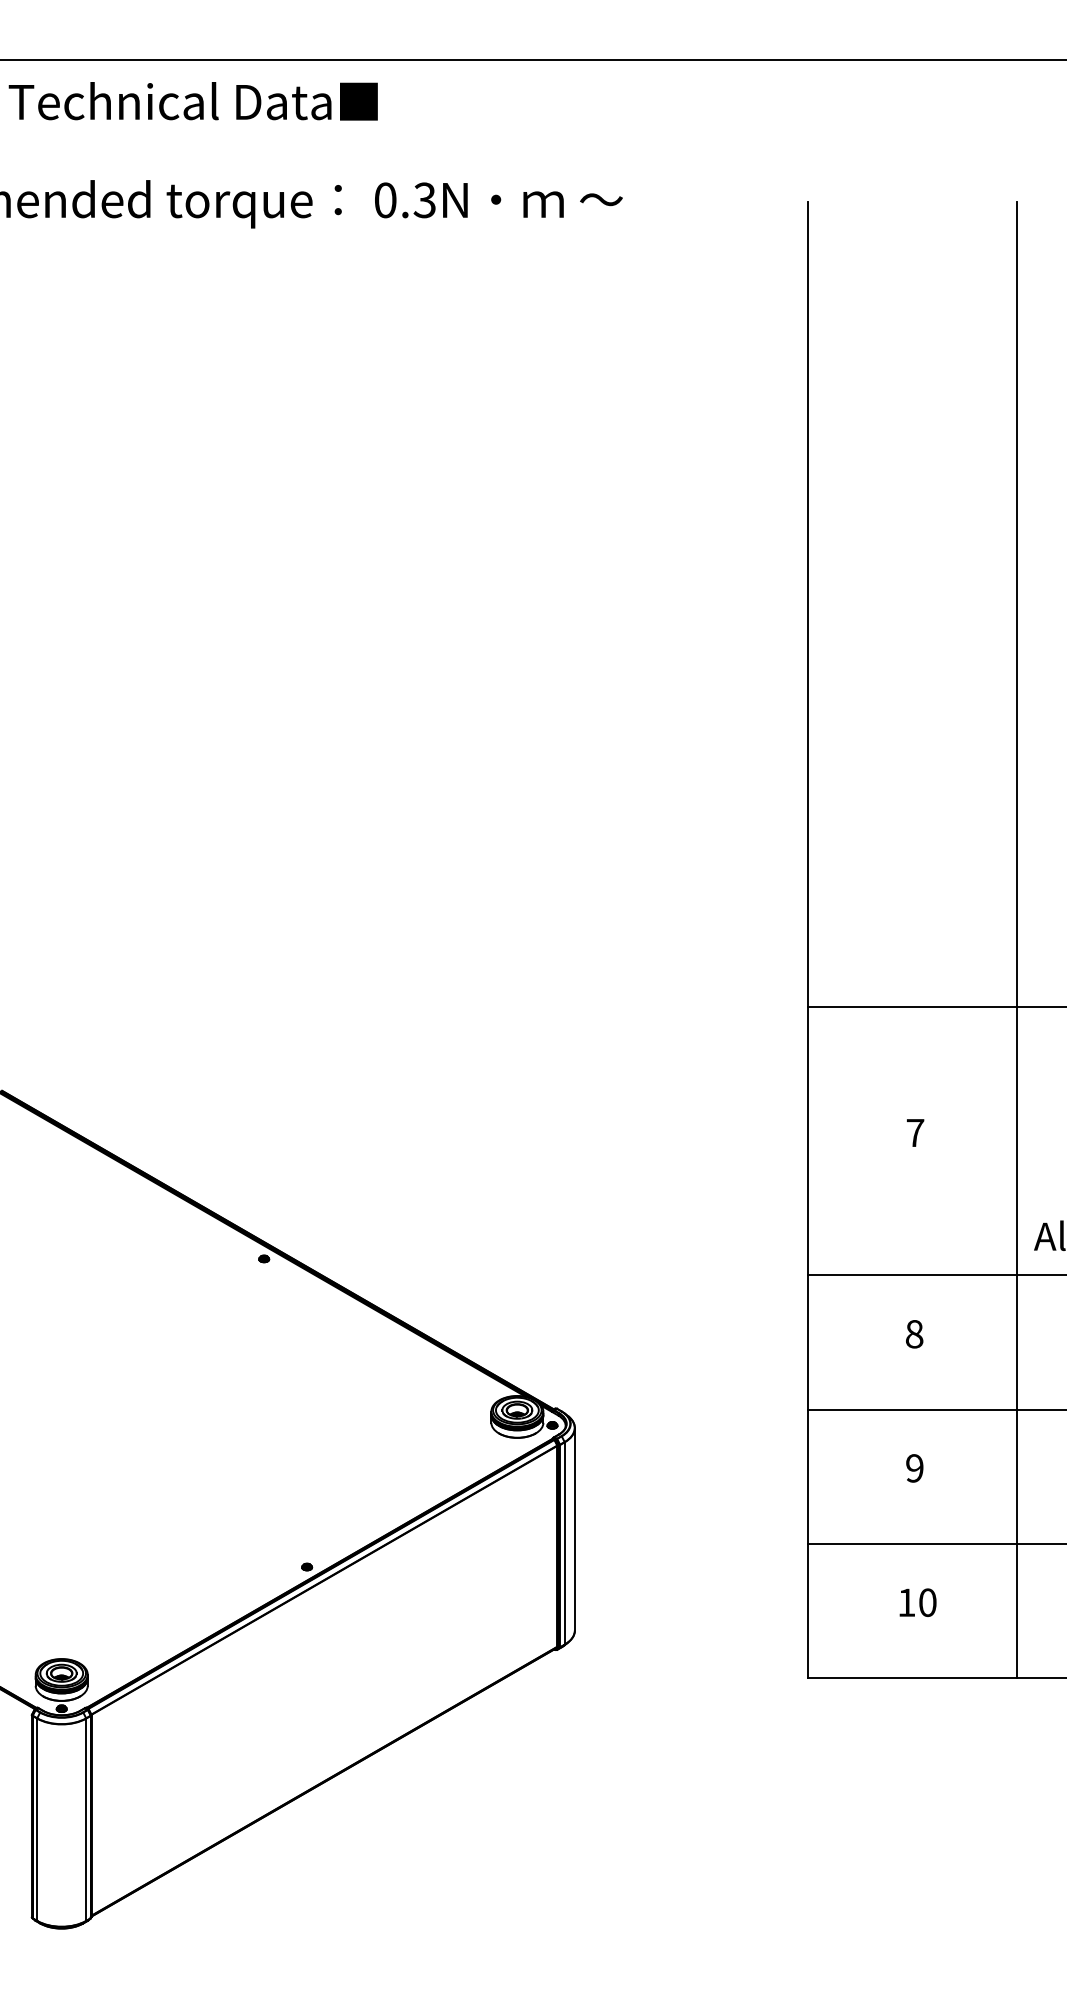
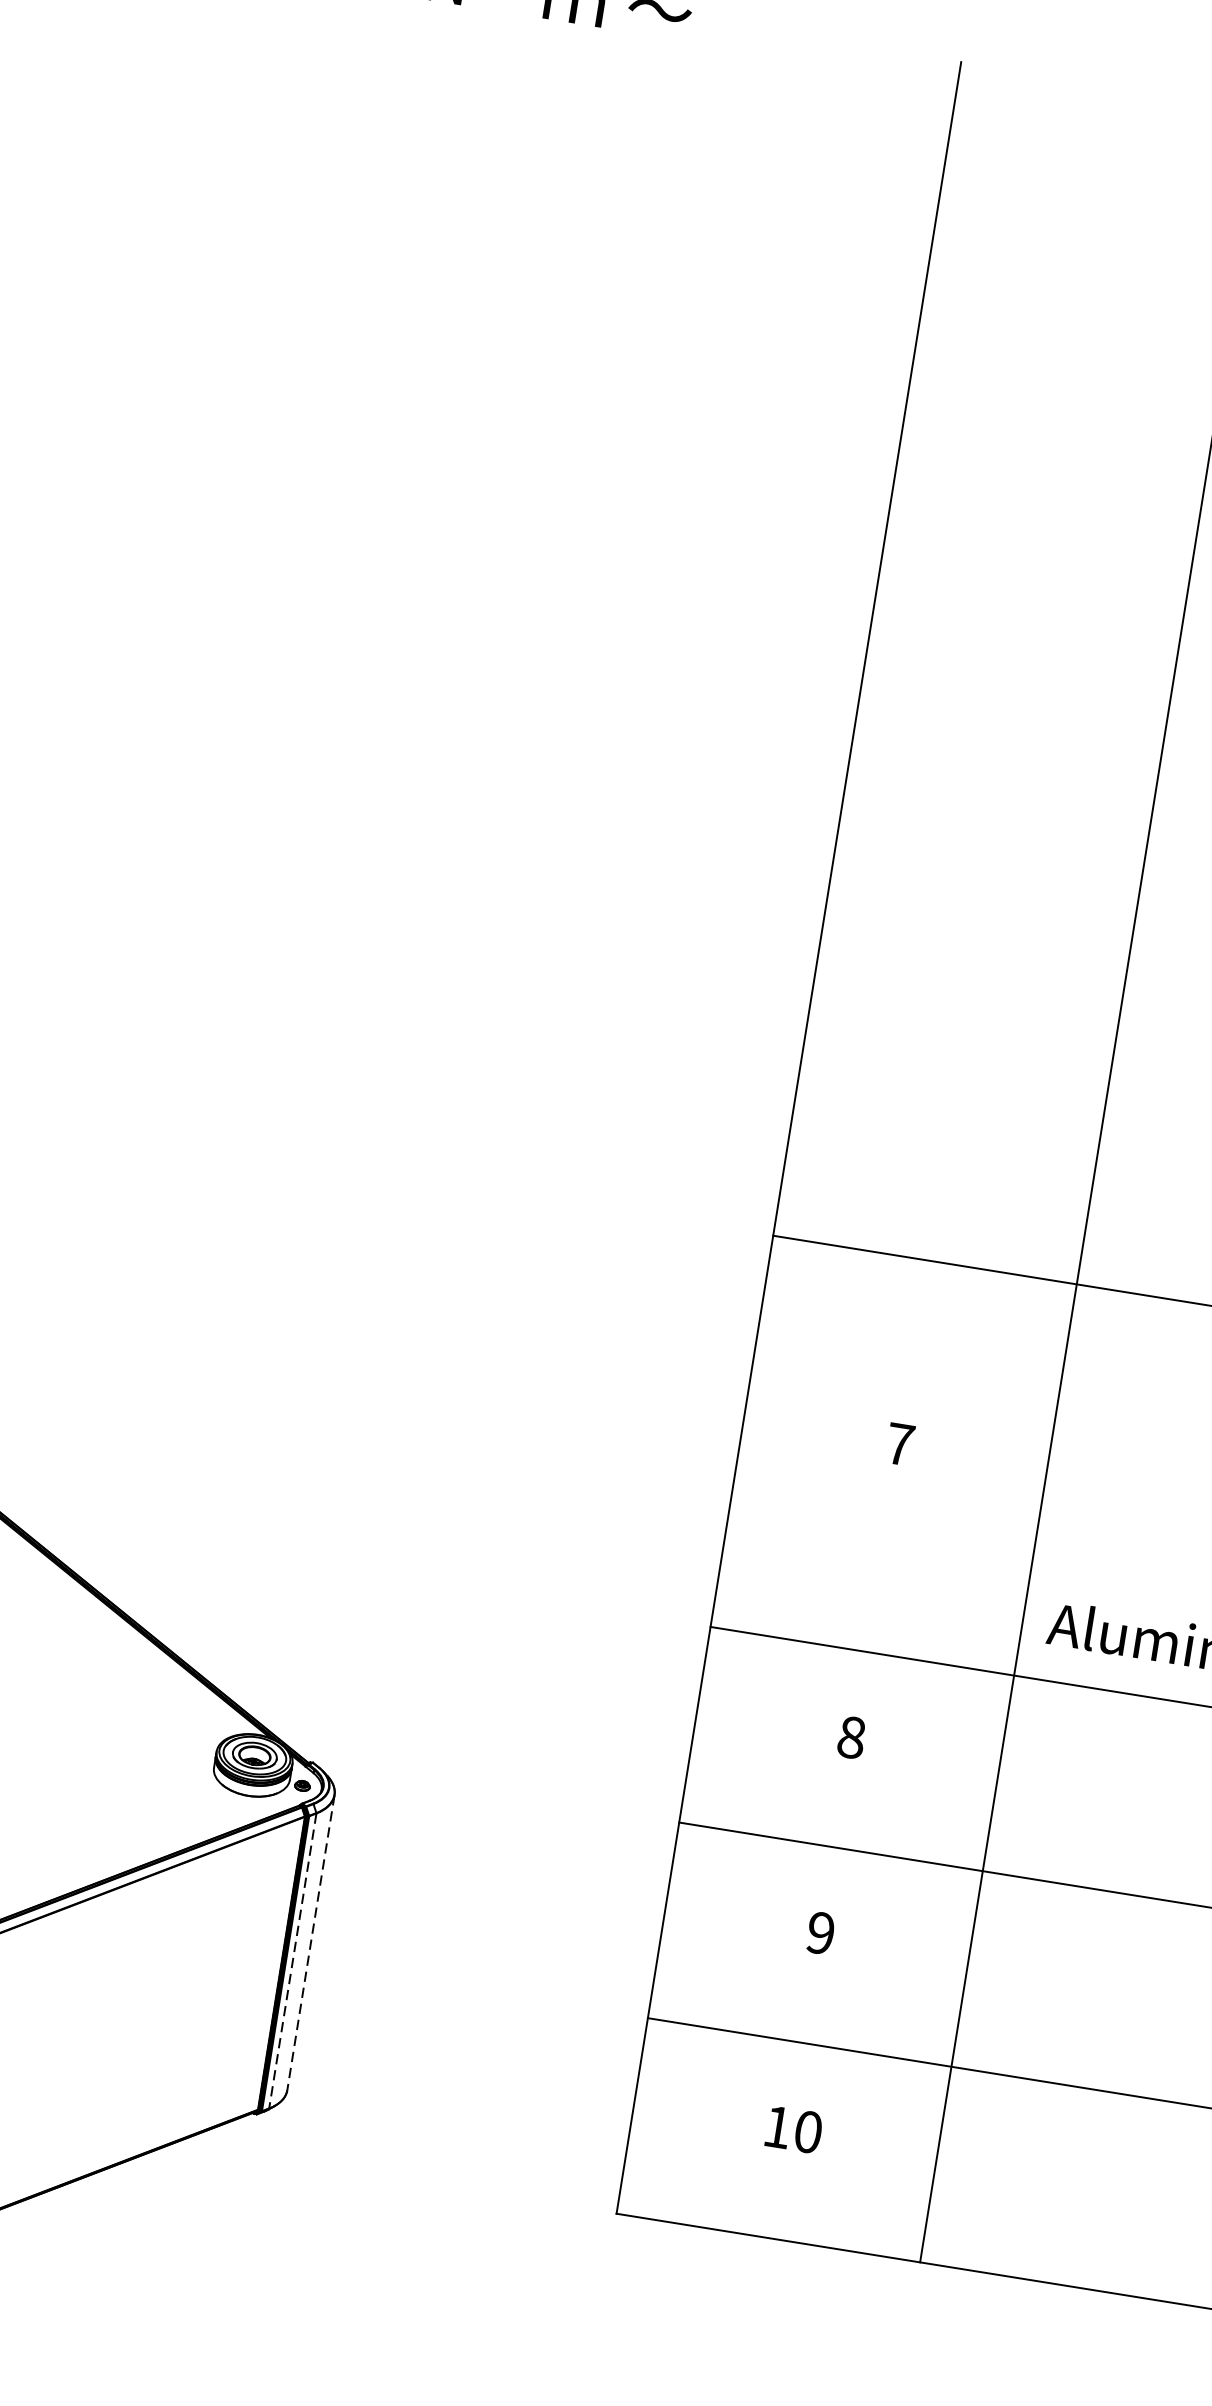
line: (574, 1529) -> (310, 1942), solid -> dashed
line: (564, 1543) -> (292, 1960), solid -> dashed

